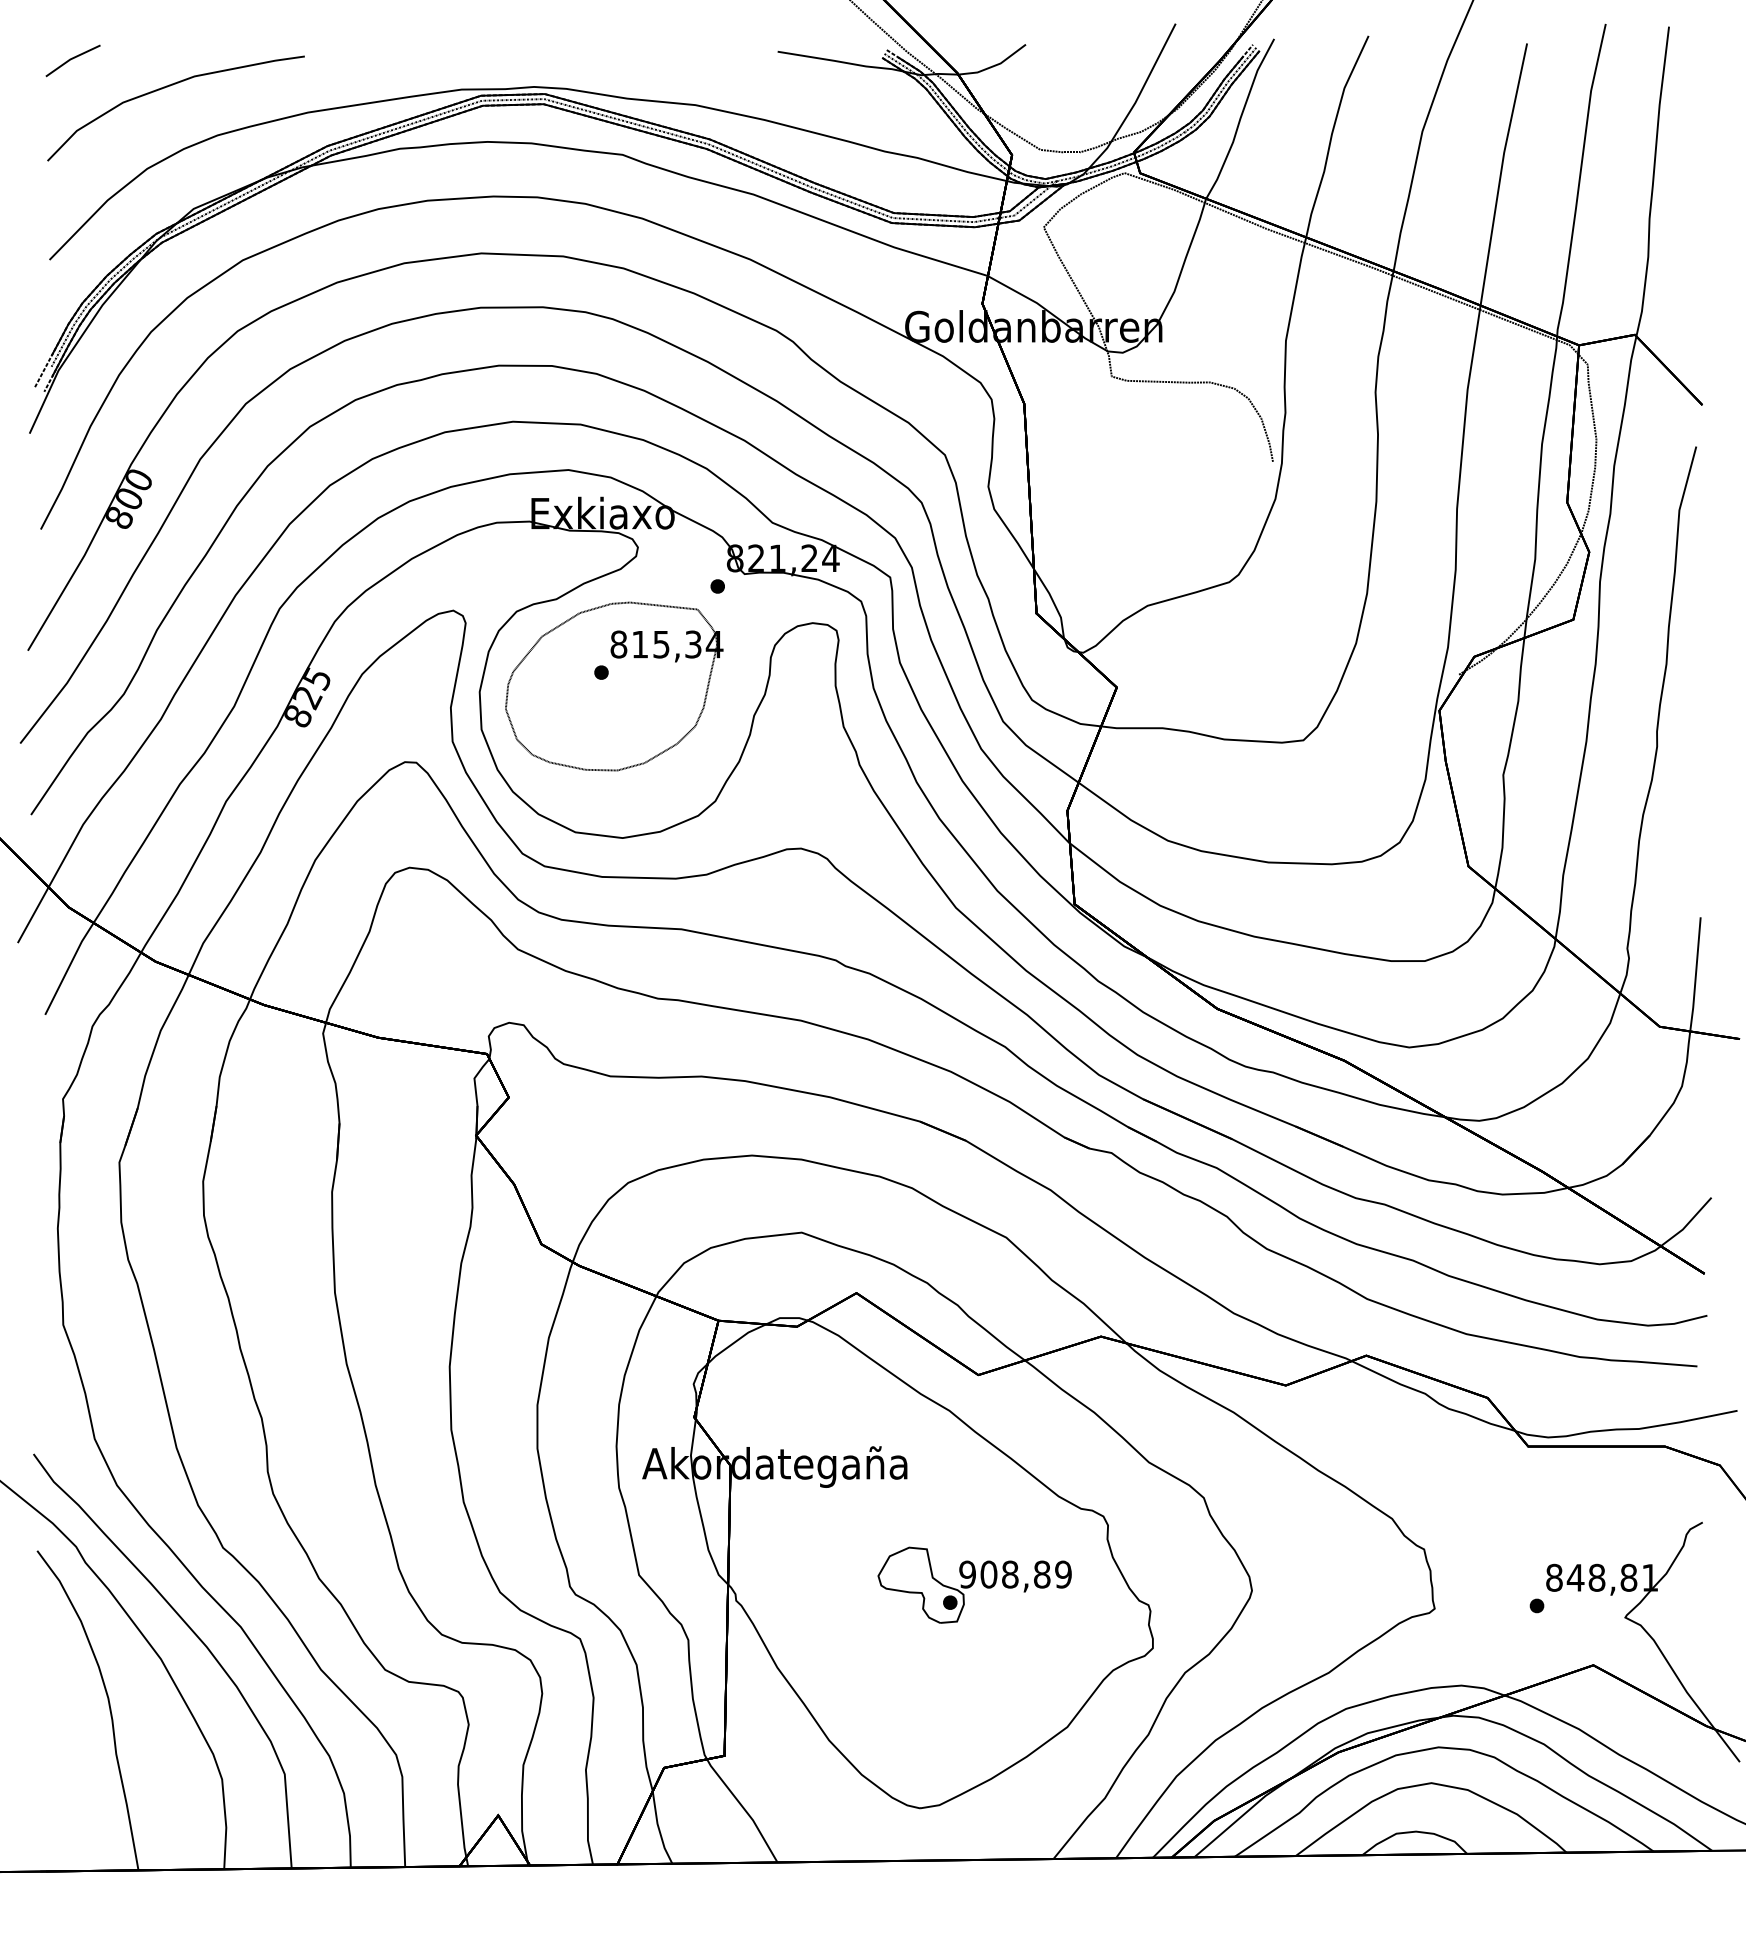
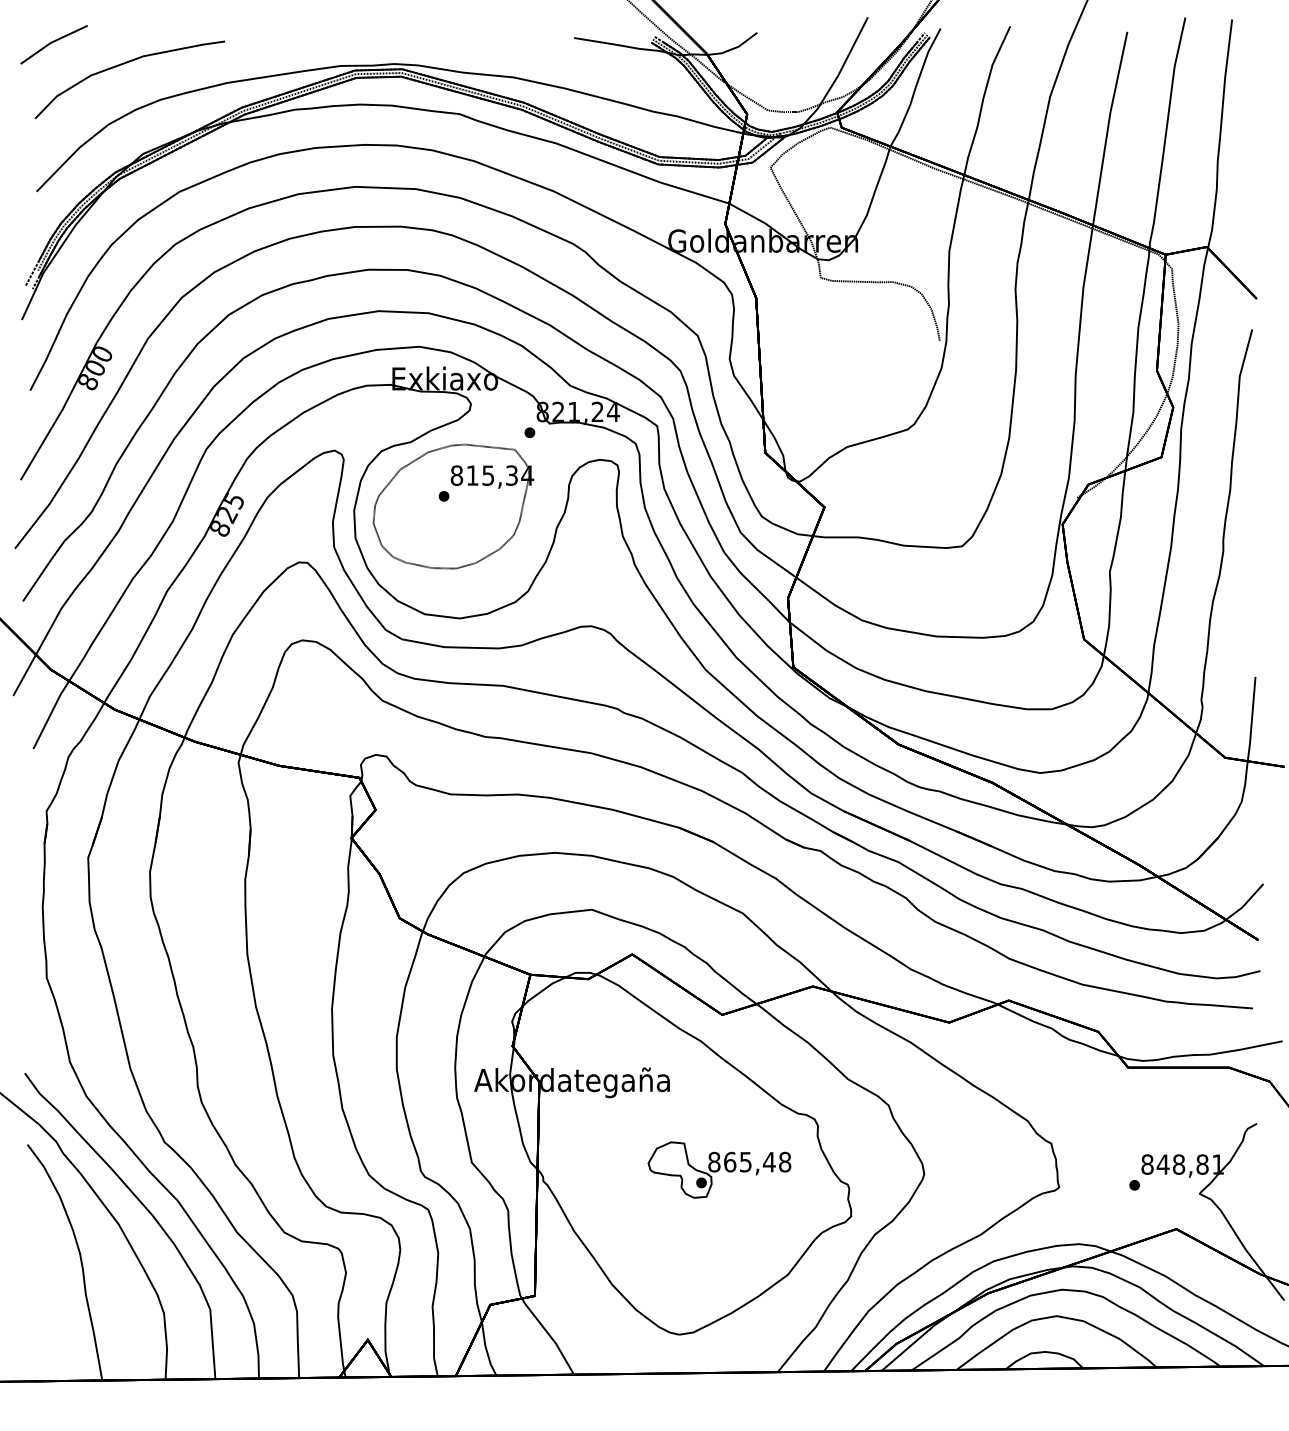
part: (72, 60) -> (53, 44), size x1.67
text: (1015, 1574) -> (749, 1162), 908,89 -> 865,48

